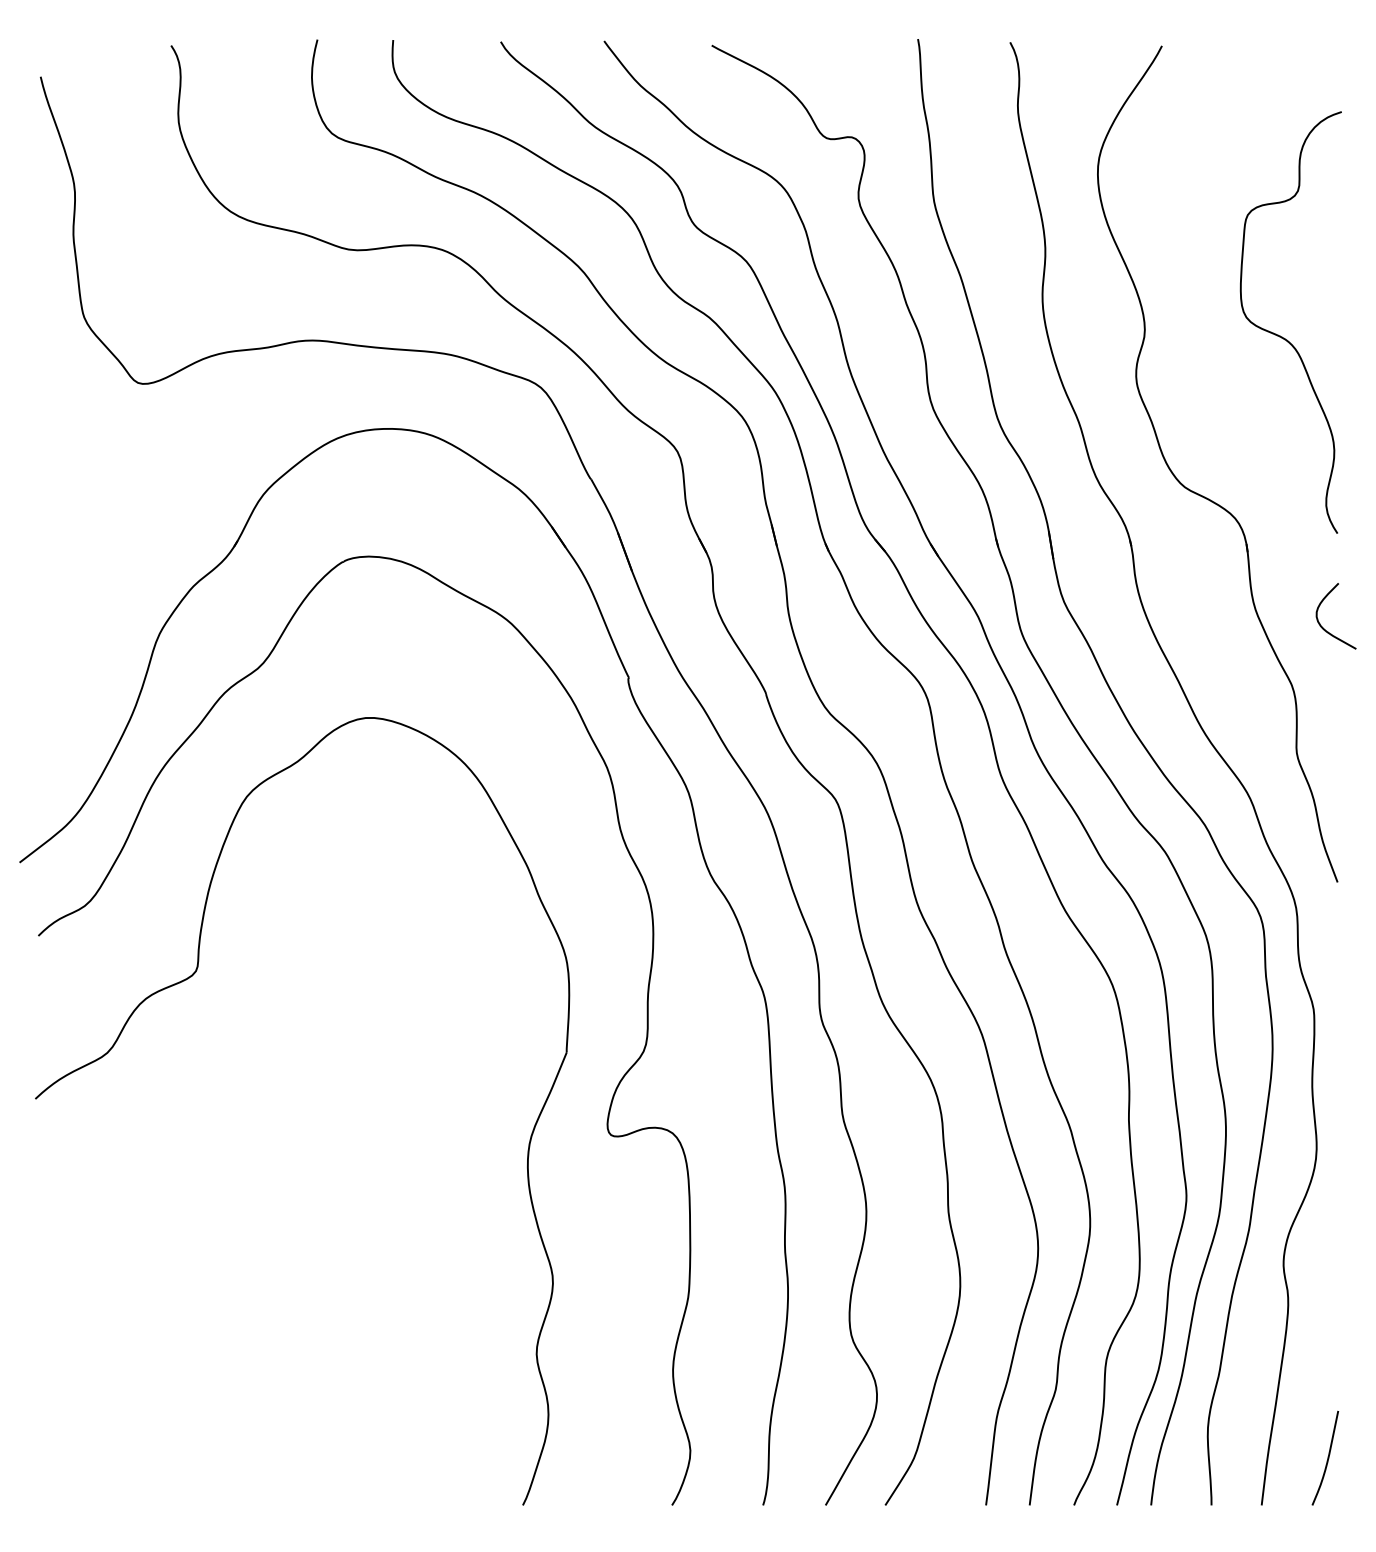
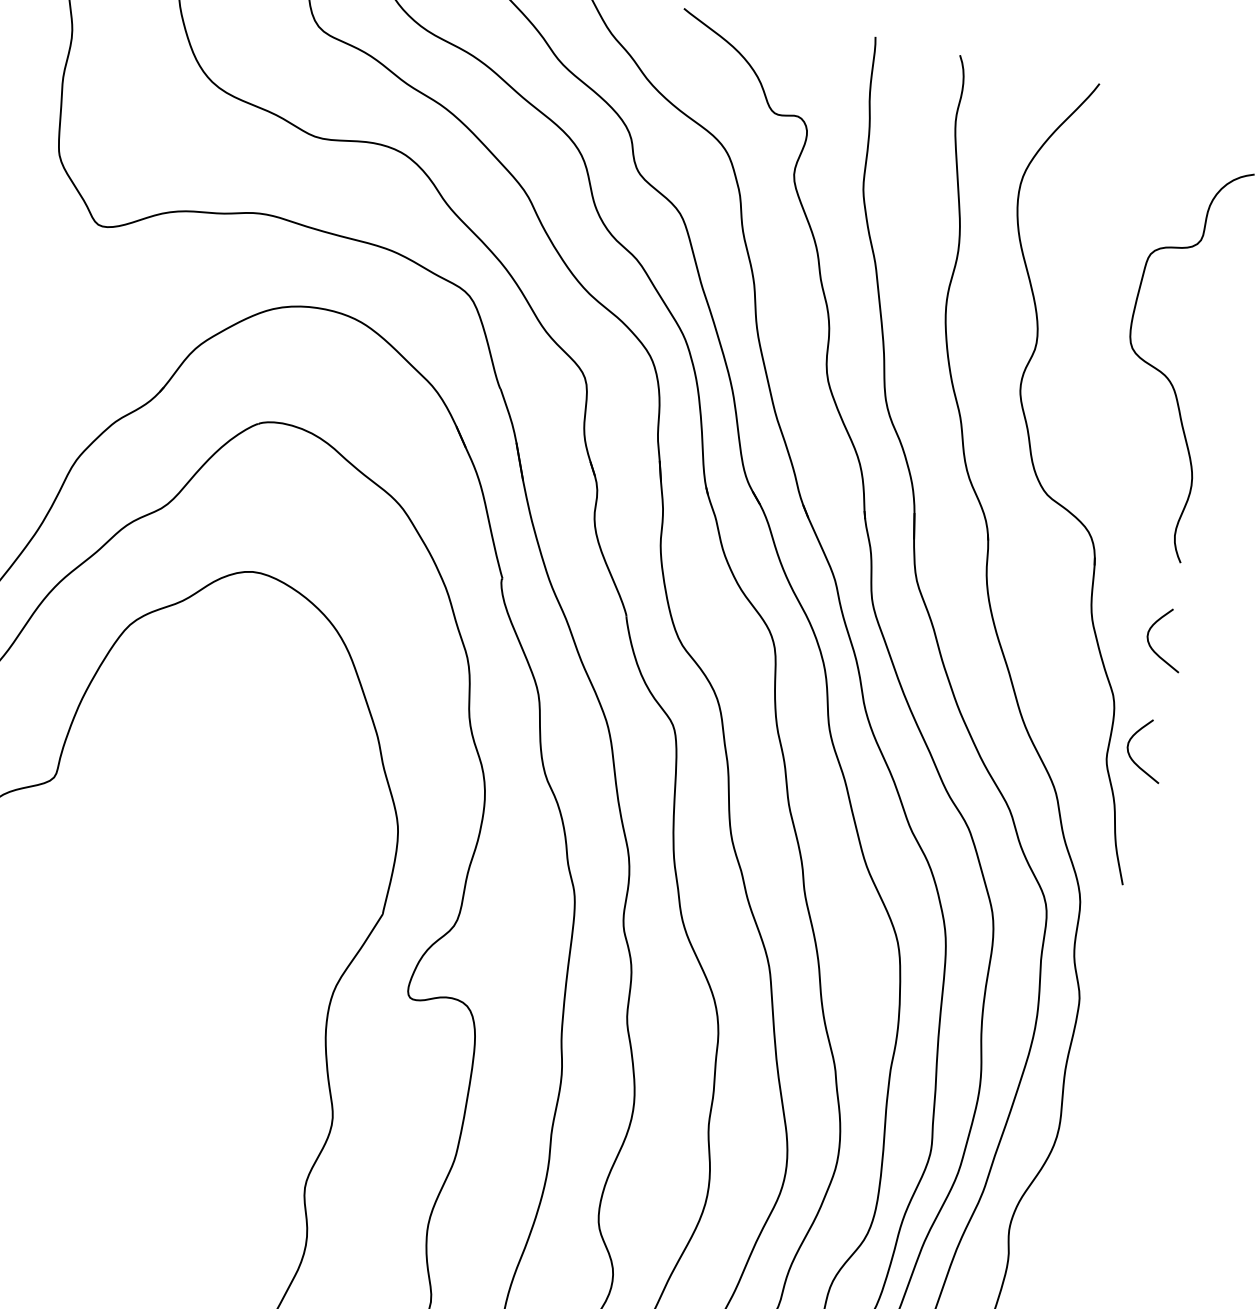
curve: (1323, 747) -> (1132, 758), added

